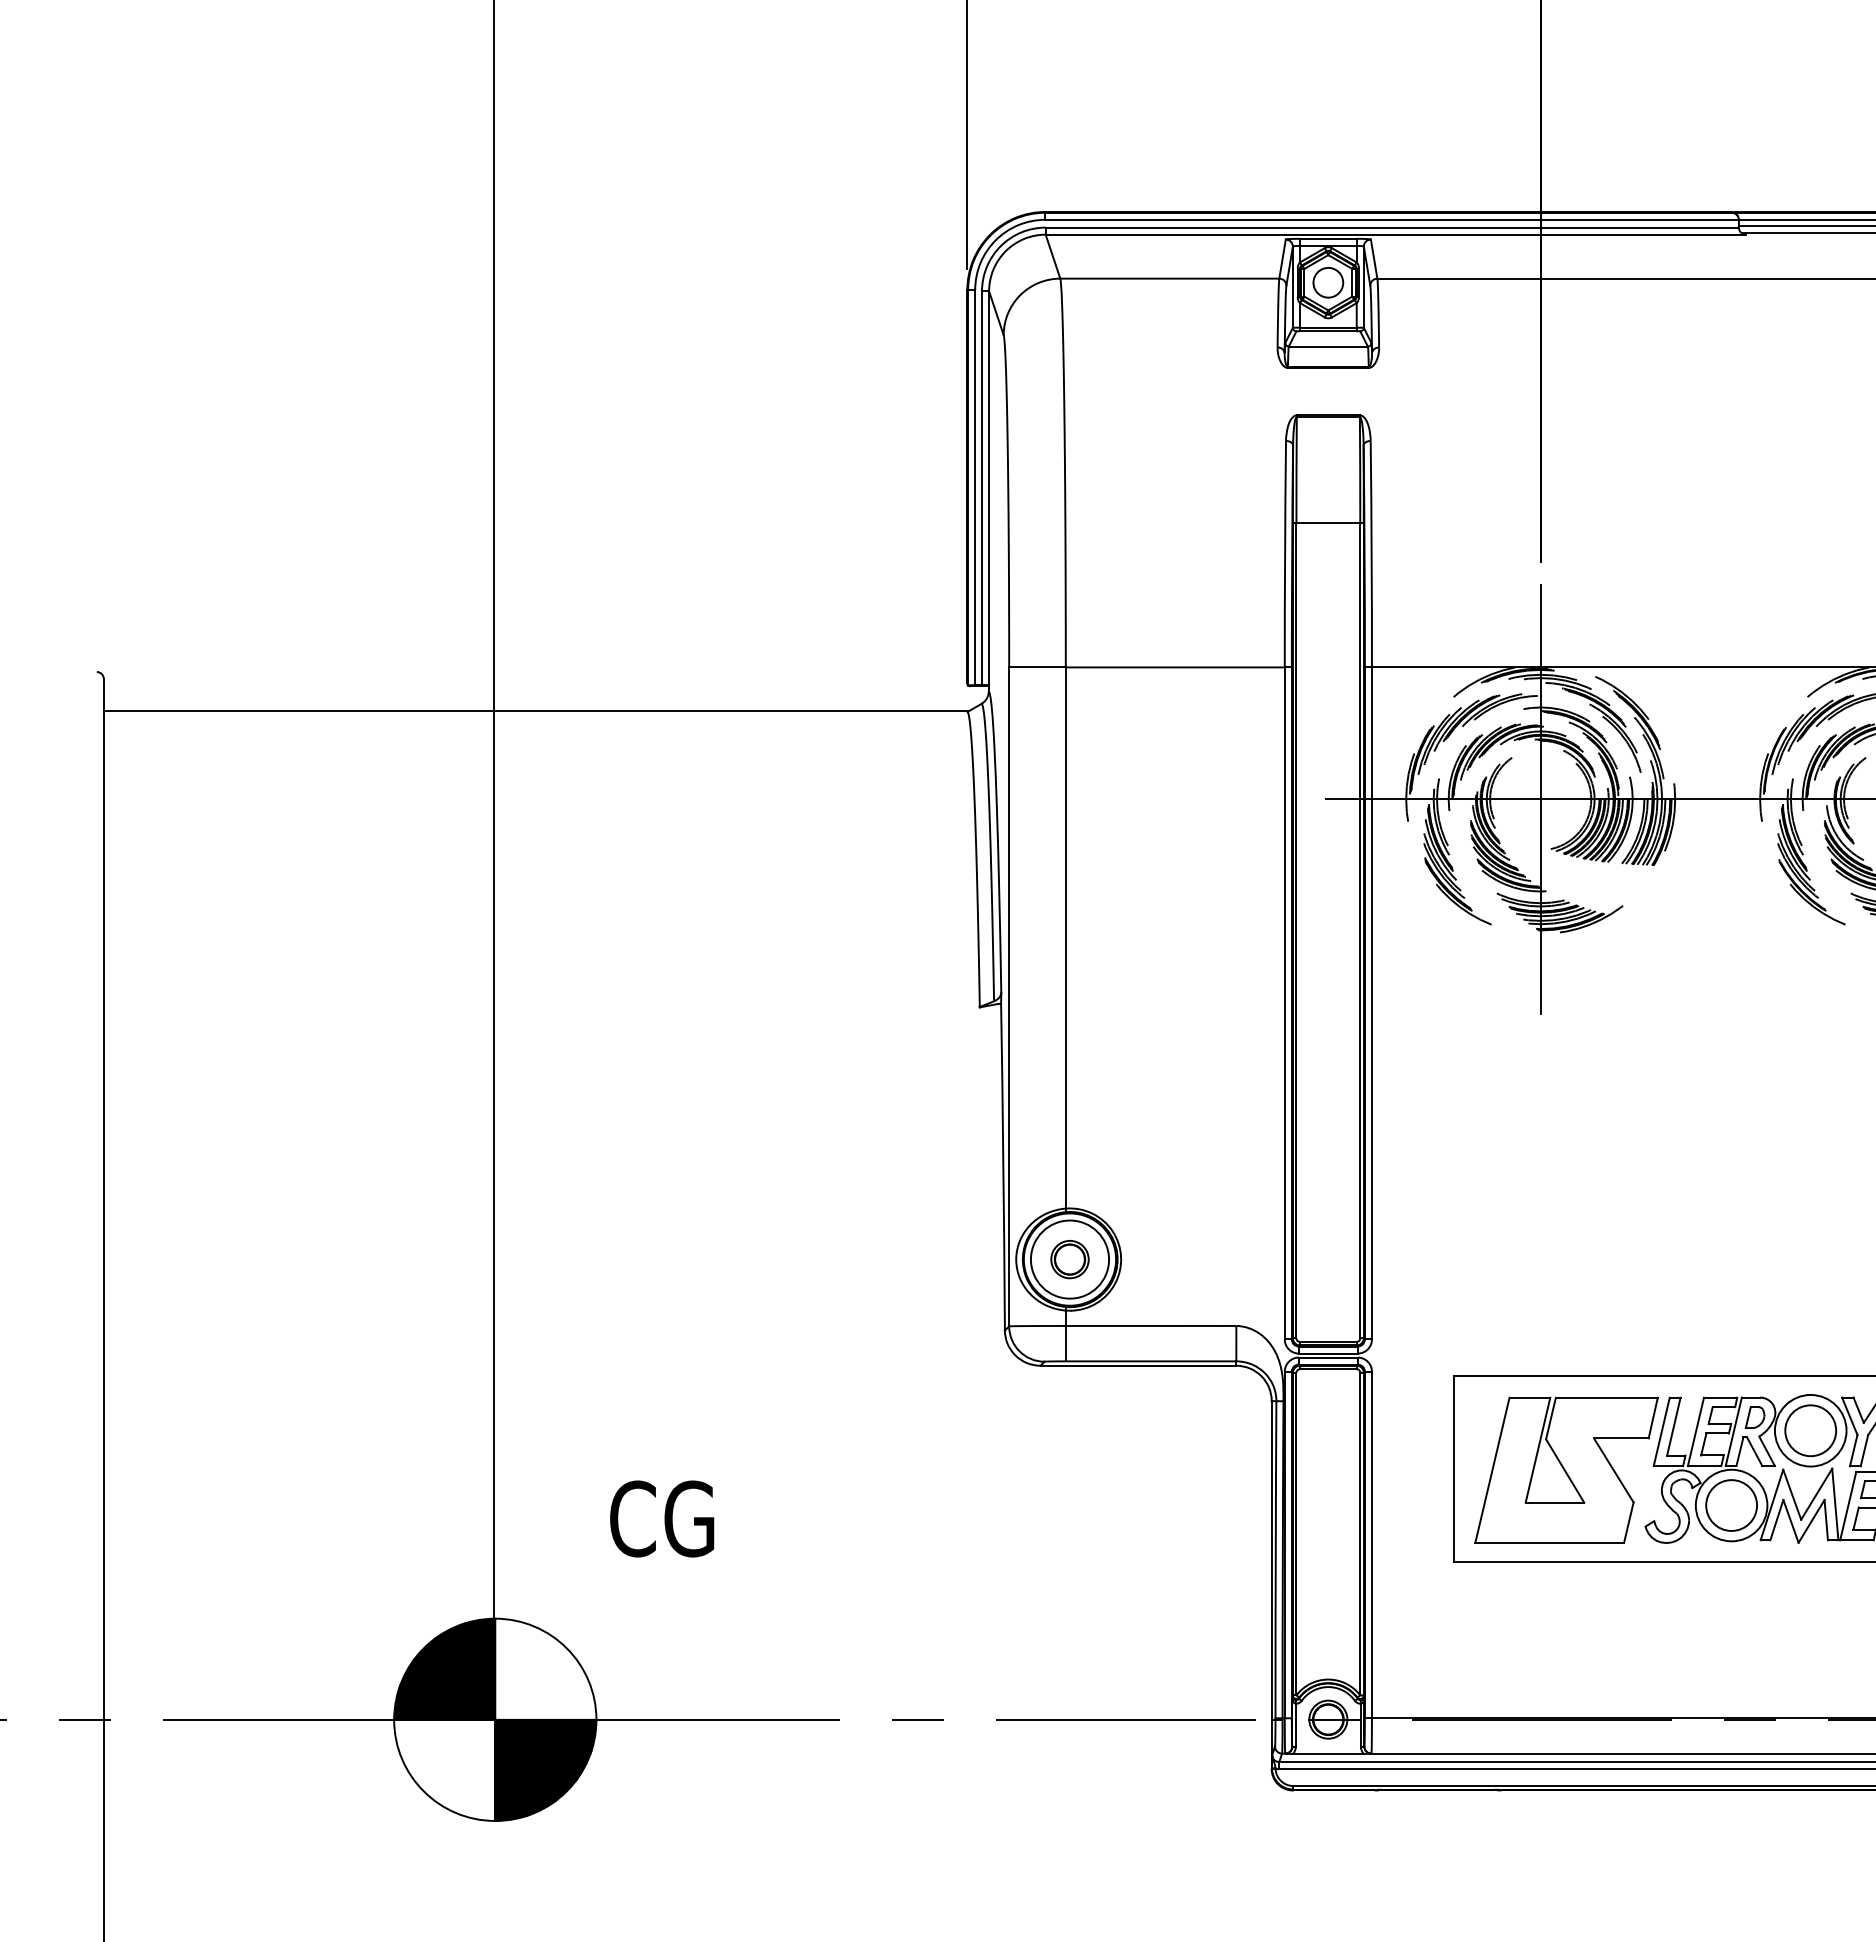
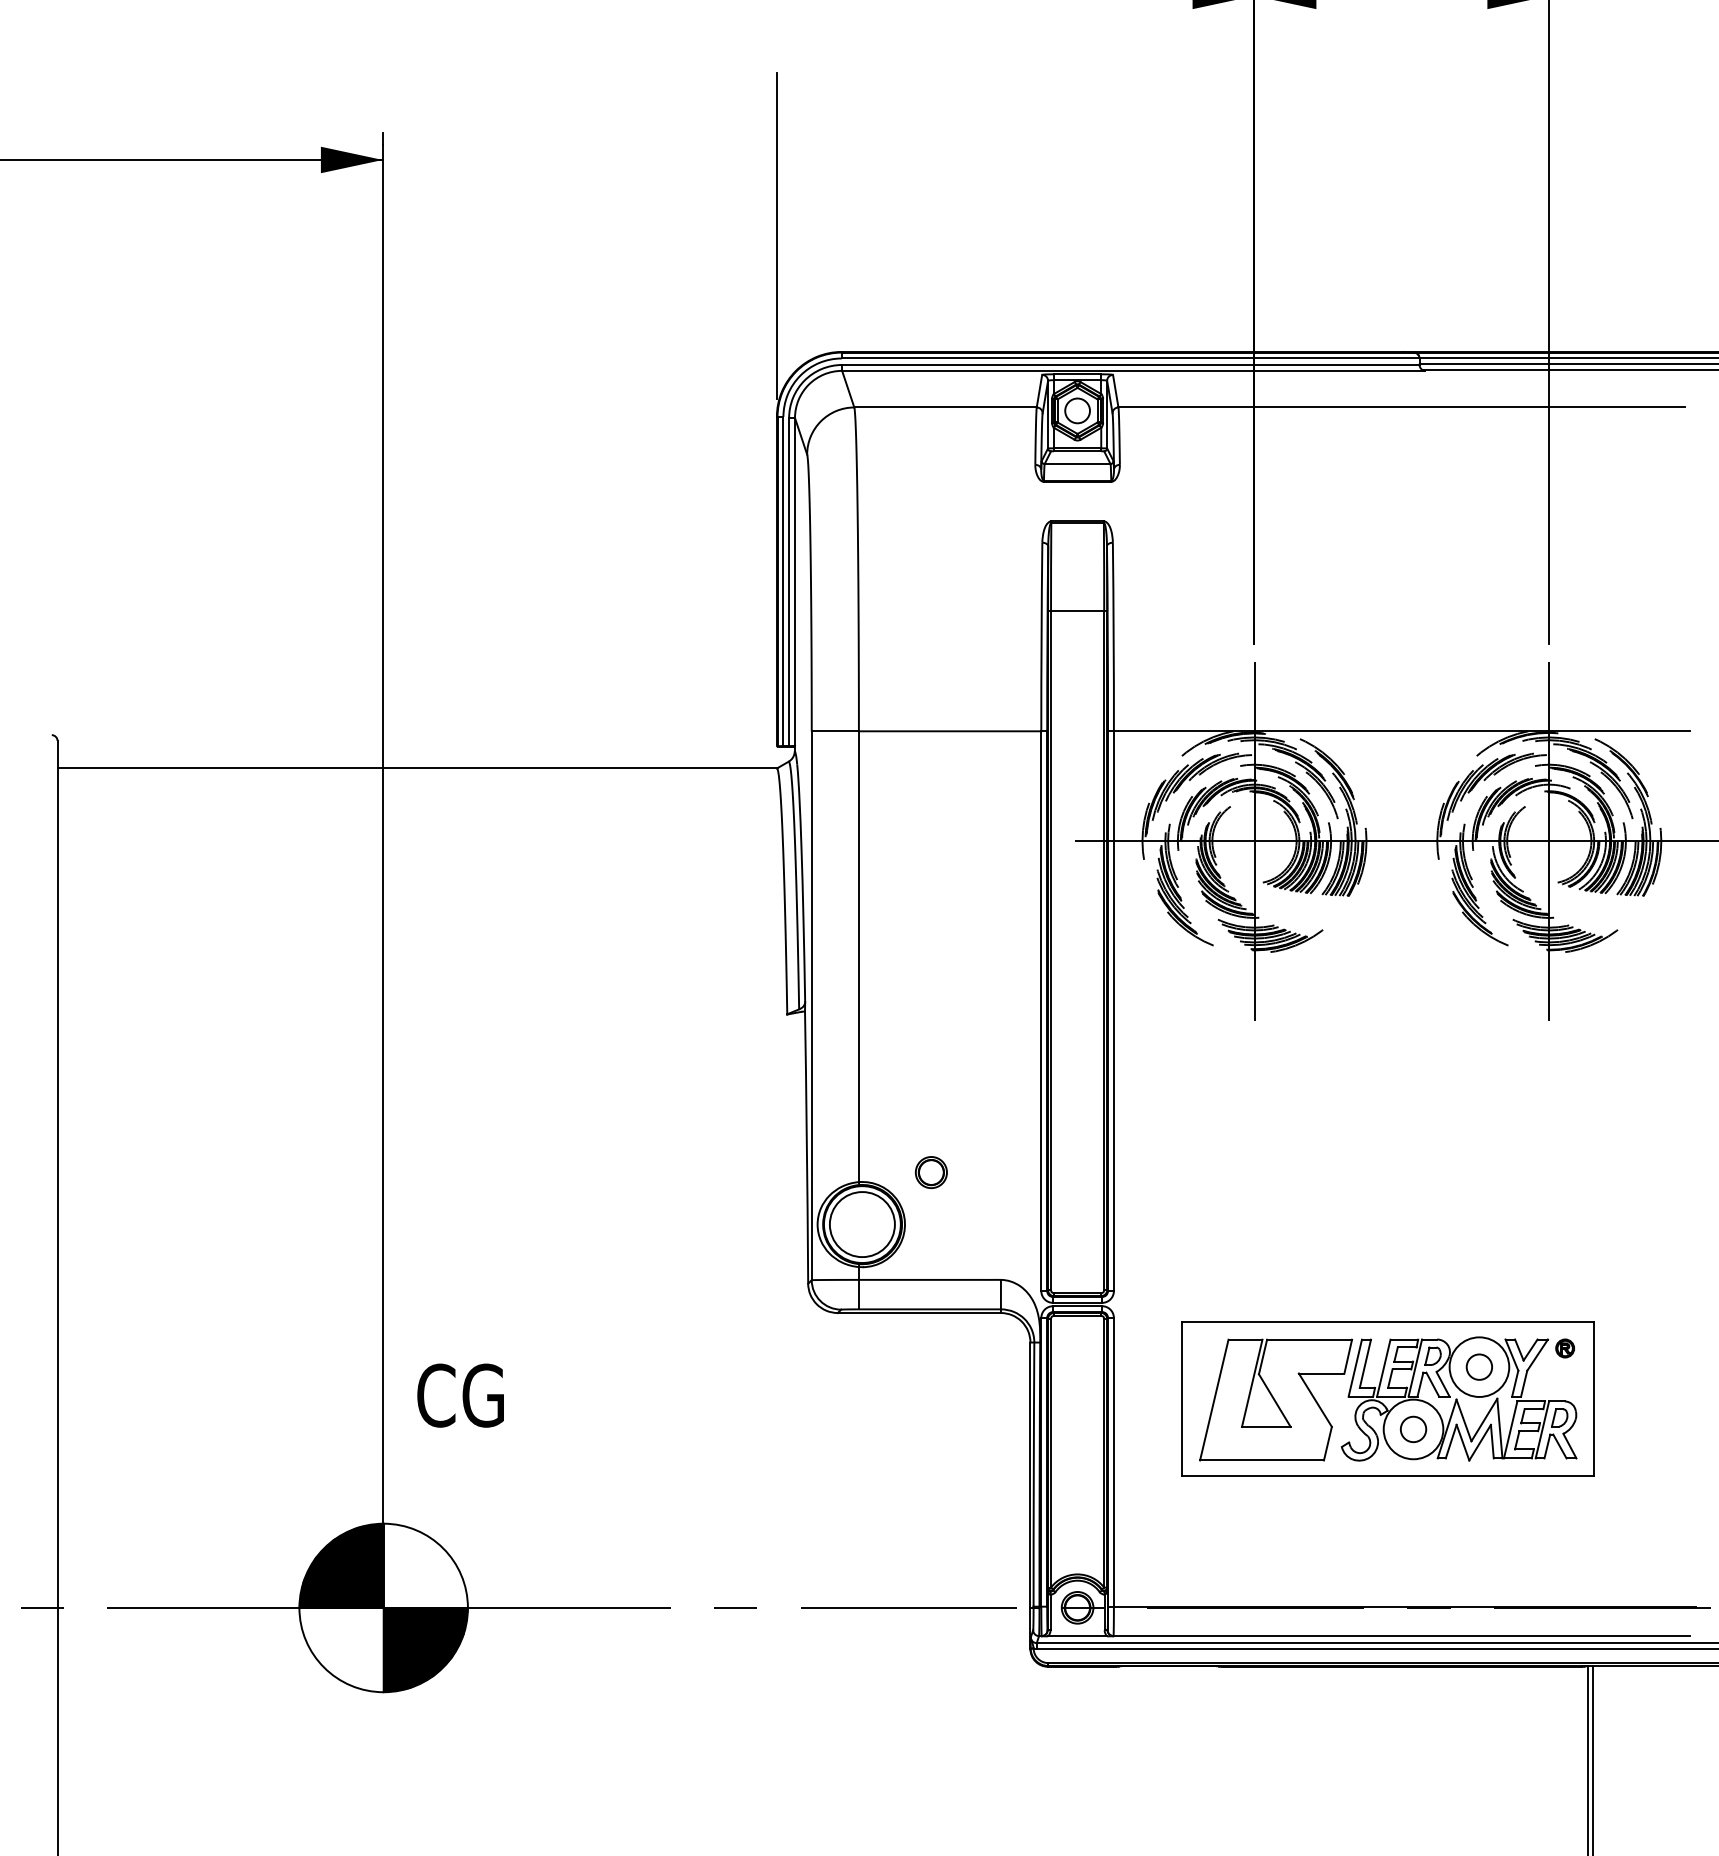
part: (1068, 1259) -> (930, 1172), moved
circle: (1810, 1431) -> (1479, 1367), size x0.6
circle: (1731, 1505) -> (1413, 1429), size x0.6
text: (661, 1518) -> (460, 1395), moved

